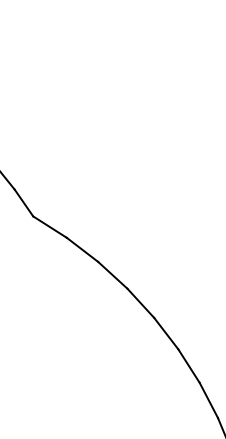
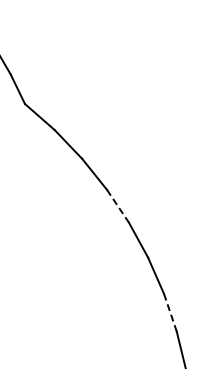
line: (140, 303) -> (117, 206), solid -> dashed
line: (208, 400) -> (170, 312), solid -> dashed

